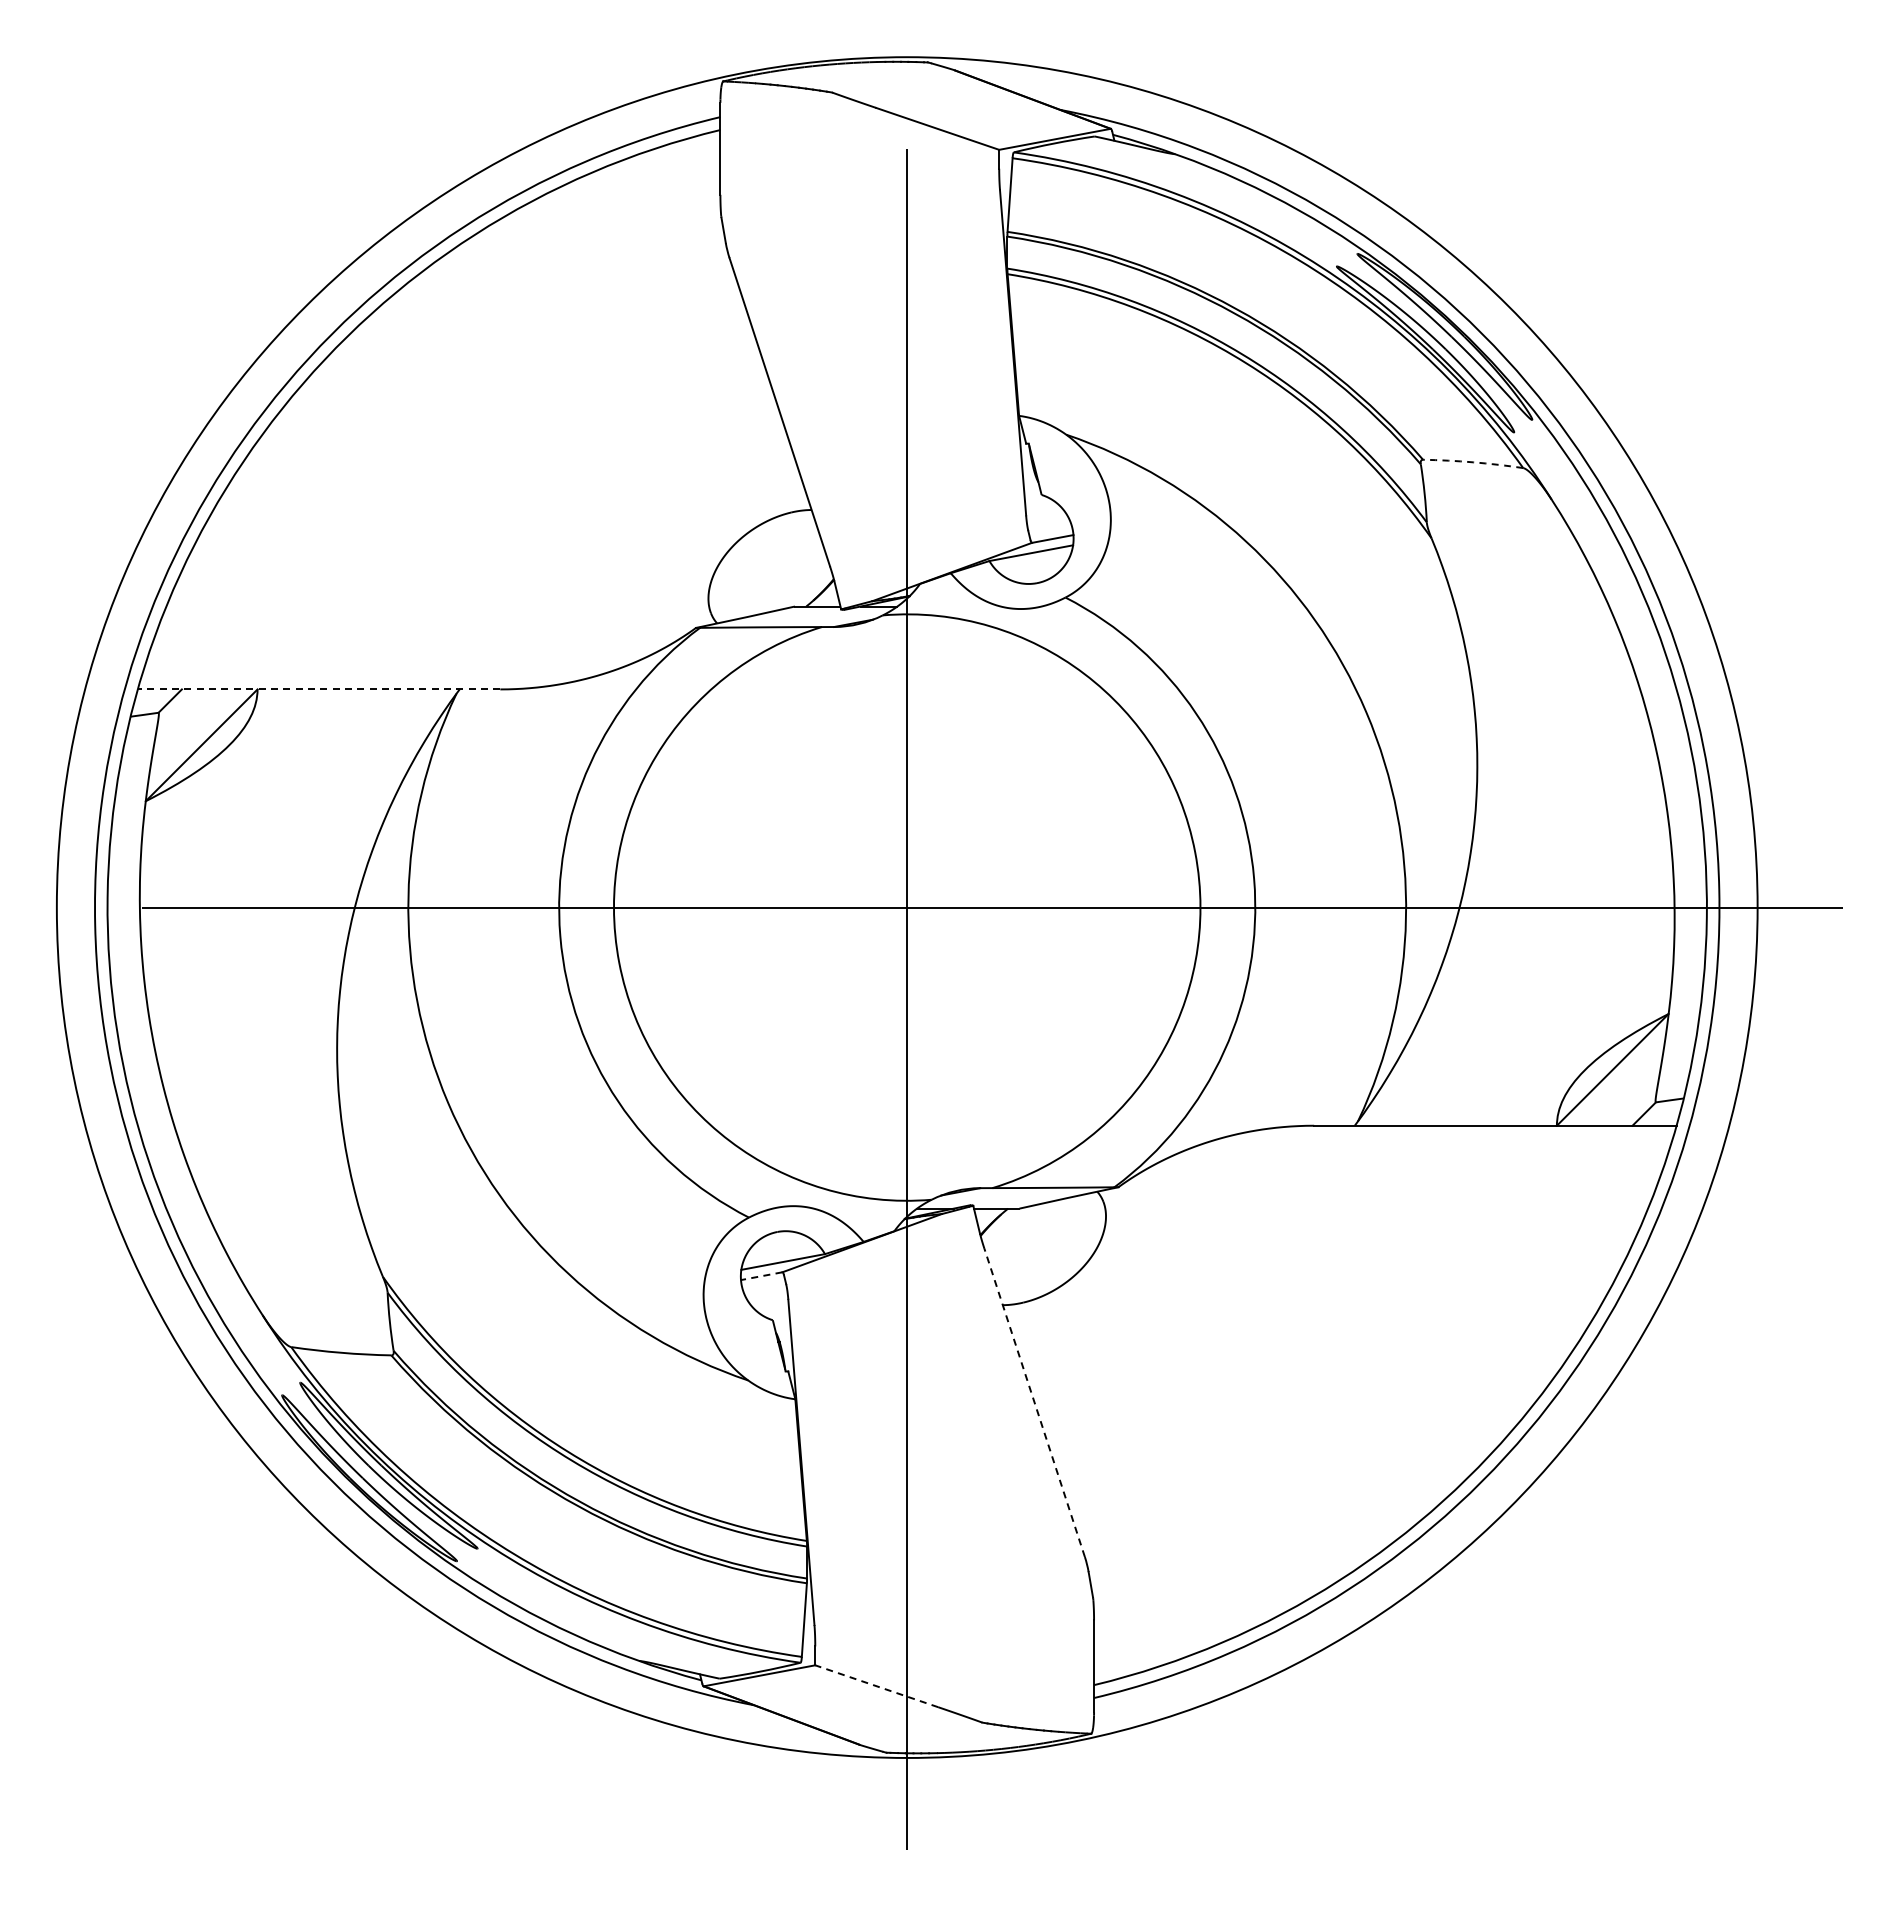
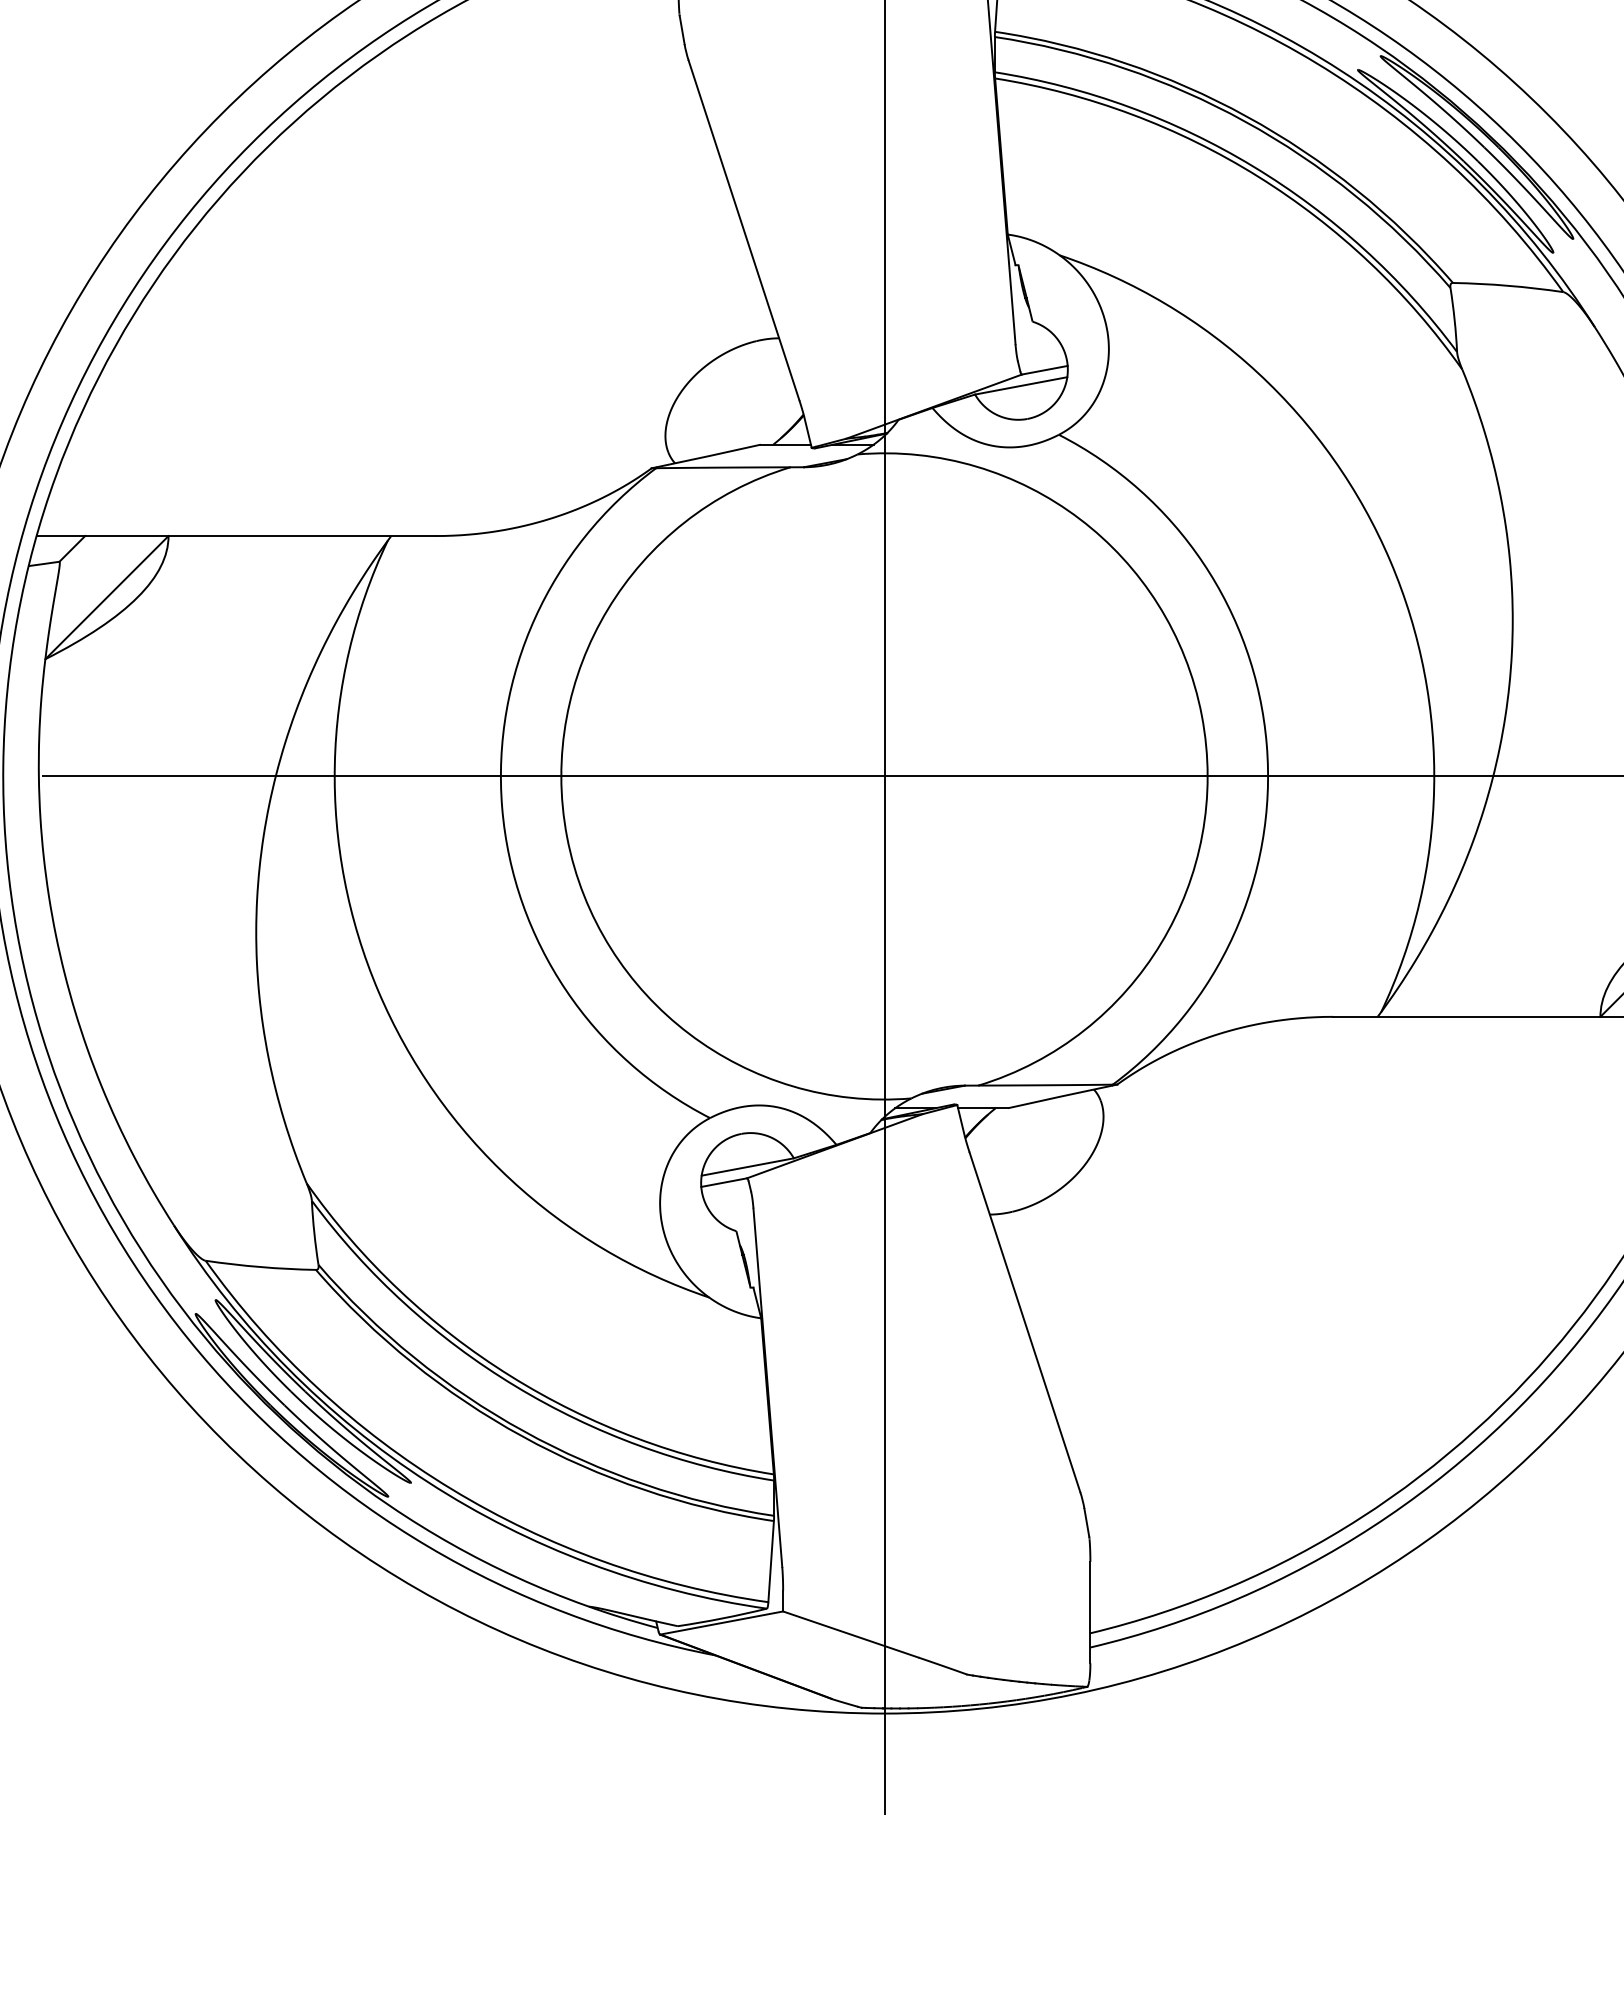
arc: (1473, 462) -> (1508, 285), dashed -> solid
line: (318, 689) -> (235, 536), dashed -> solid
line: (761, 1276) -> (723, 1182), dashed -> solid
line: (1034, 1402) -> (1024, 1321), dashed -> solid
line: (876, 1686) -> (850, 1634), dashed -> solid

